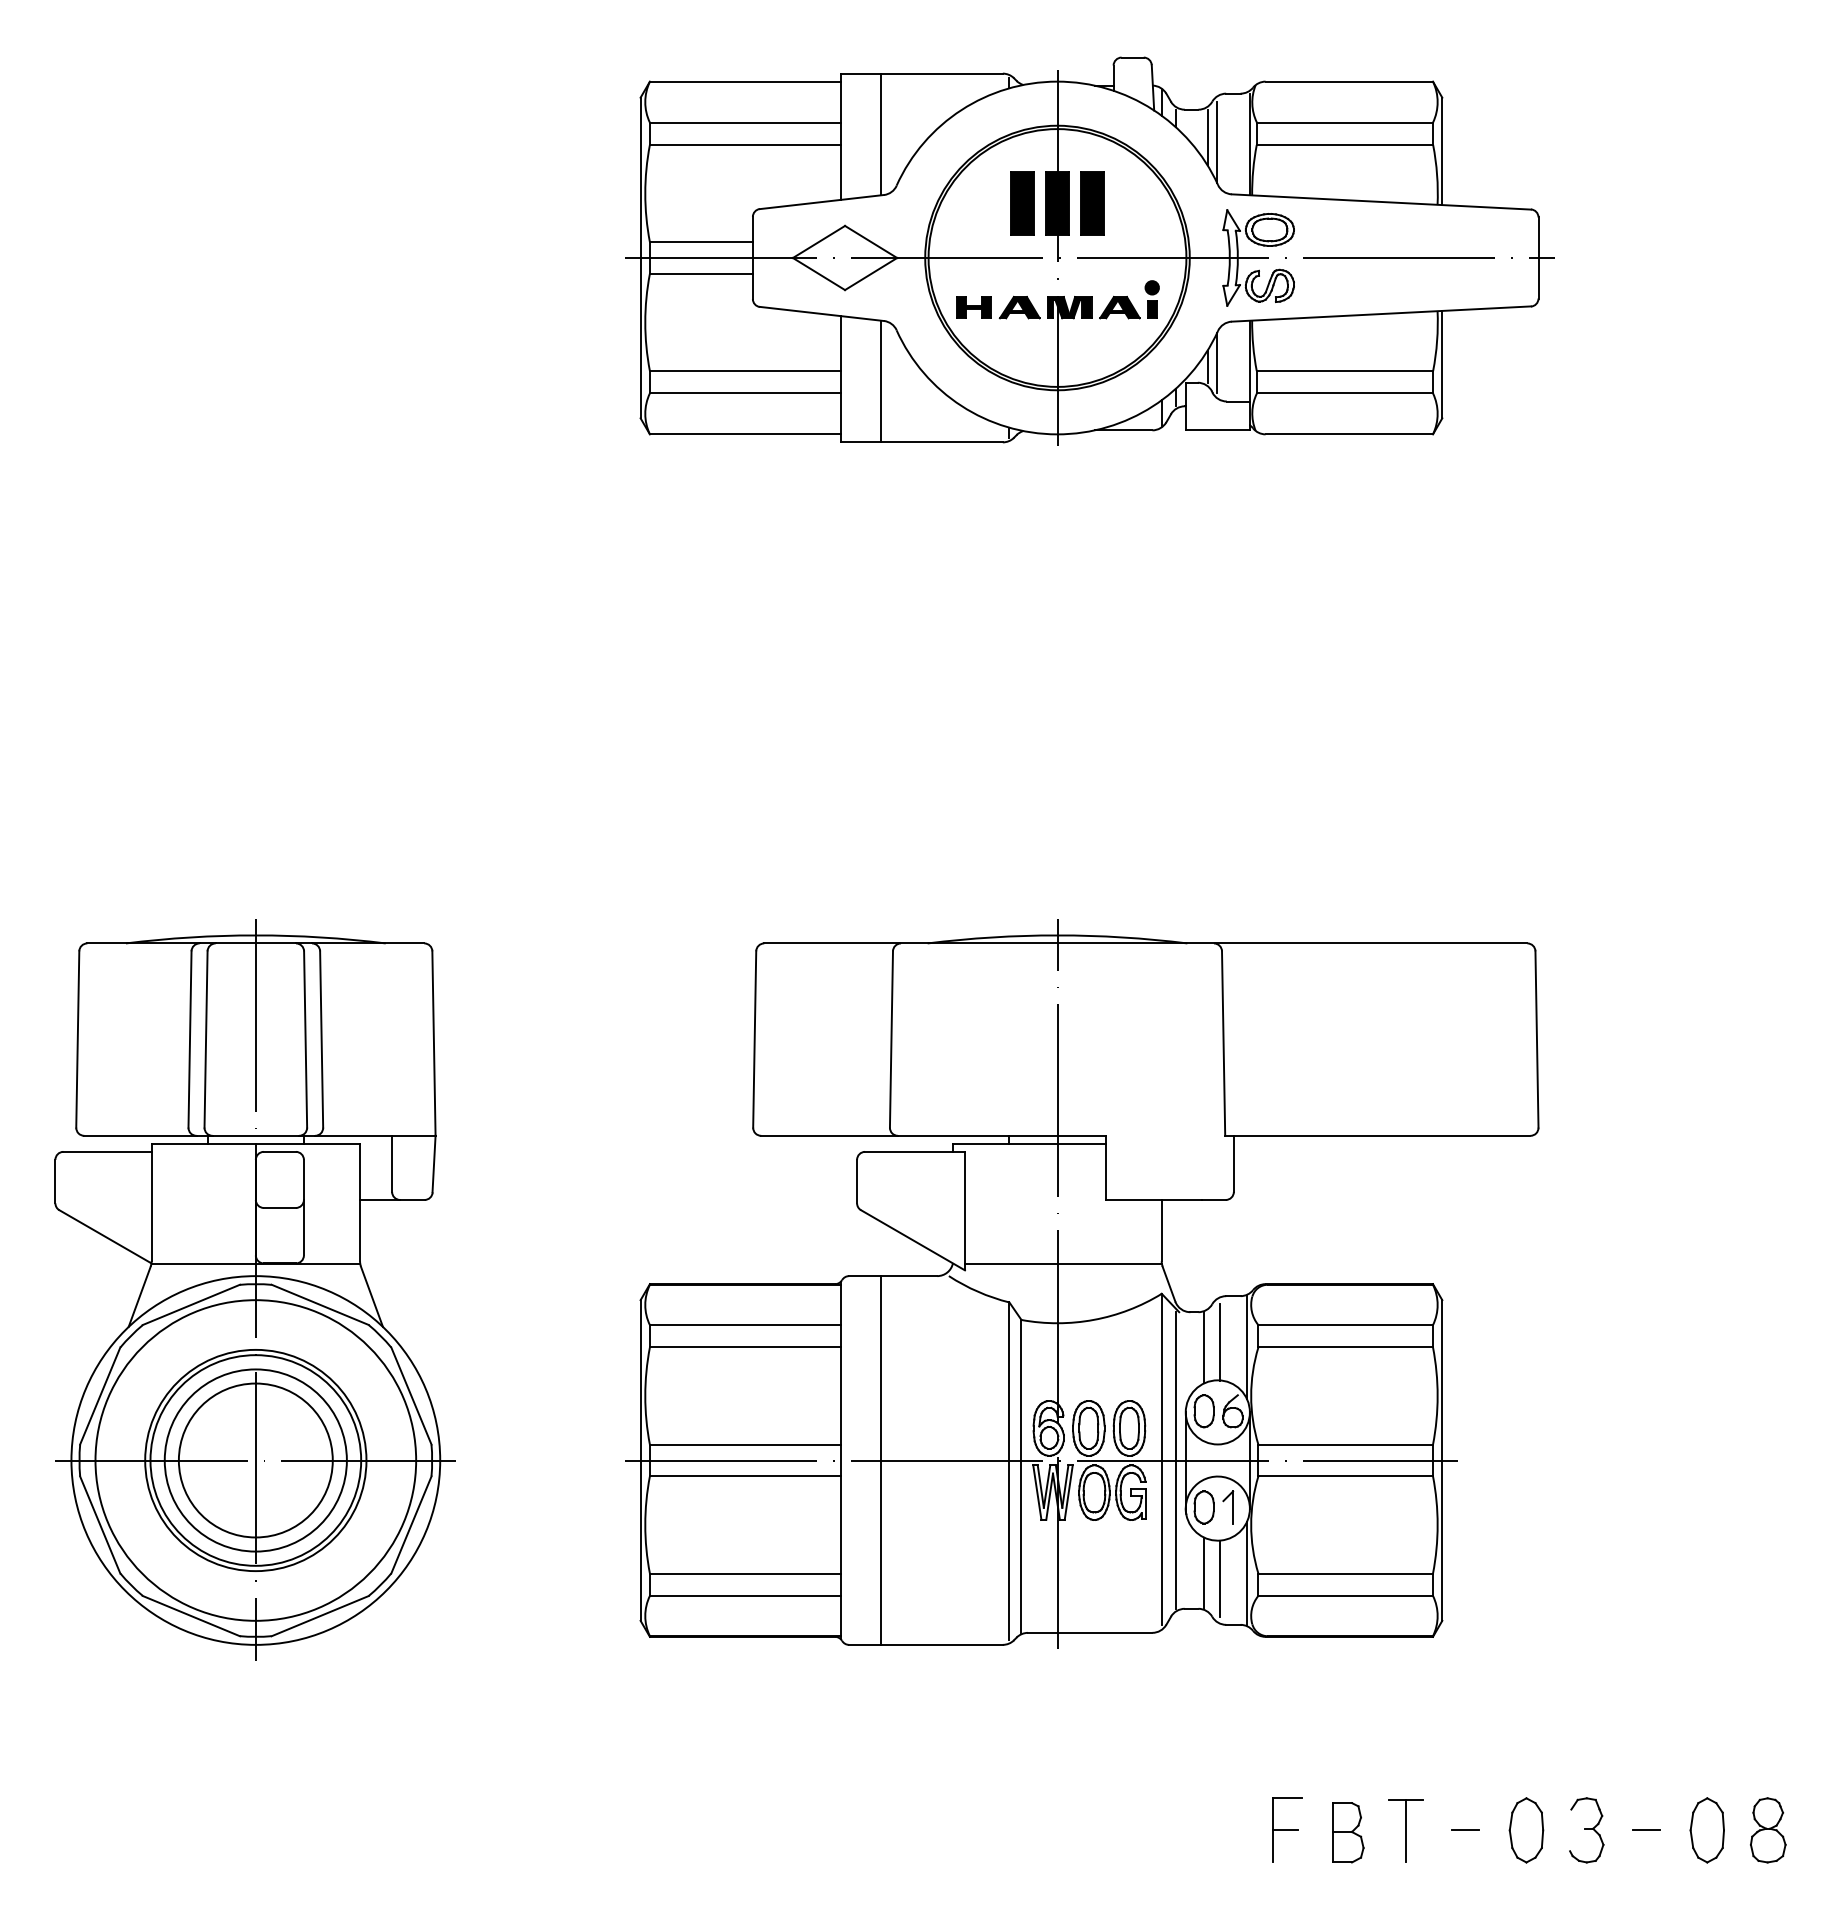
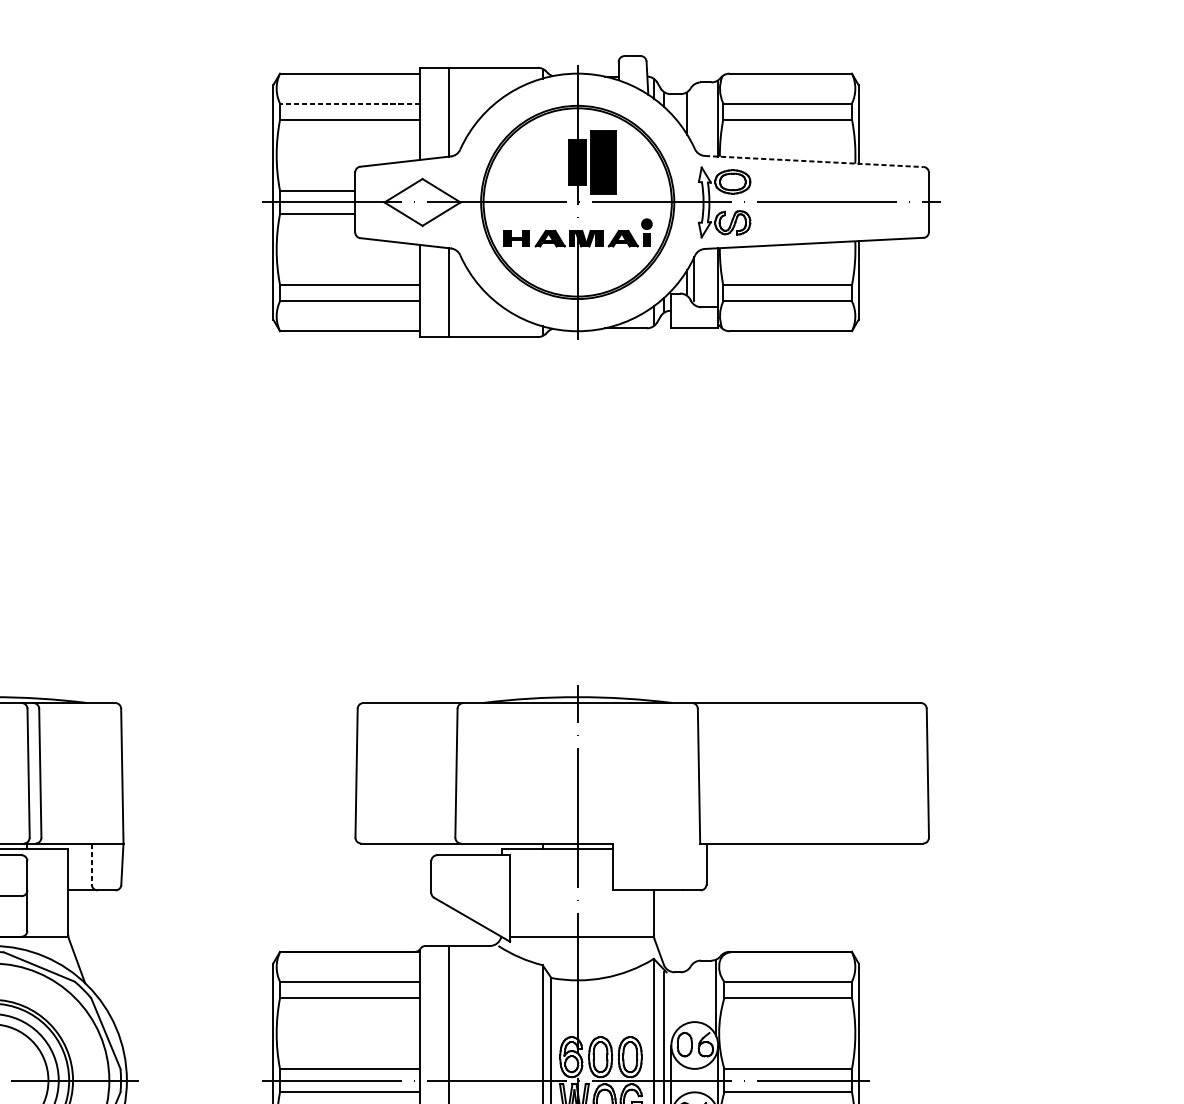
line: (745, 122) -> (349, 103), solid -> dashed
line: (1216, 141) -> (693, 117), removed
line: (1381, 201) -> (814, 161), solid -> dashed
part: (1022, 203) -> (552, 162), removed
part: (1092, 203) -> (603, 162), size x1.4
line: (392, 1164) -> (92, 864), solid -> dashed
line: (1220, 1342) -> (696, 994), removed
line: (1204, 1347) -> (685, 998), removed

